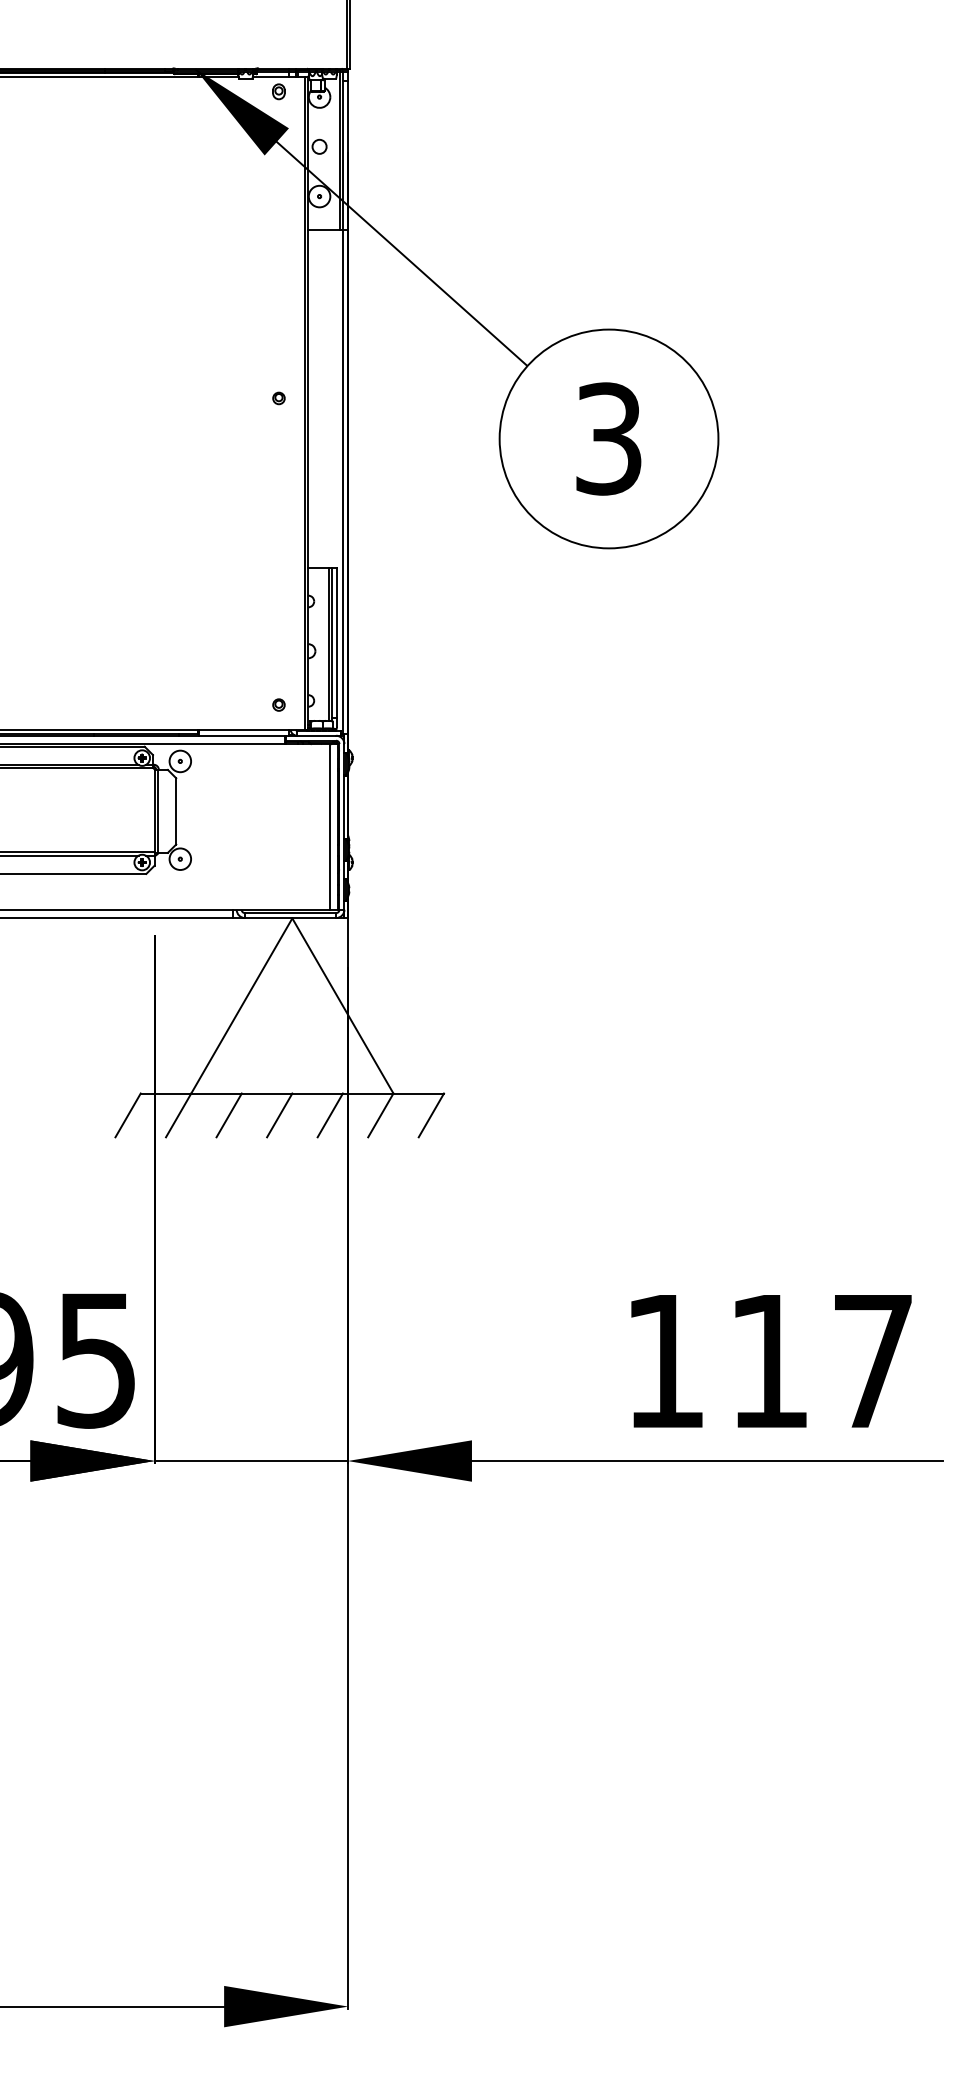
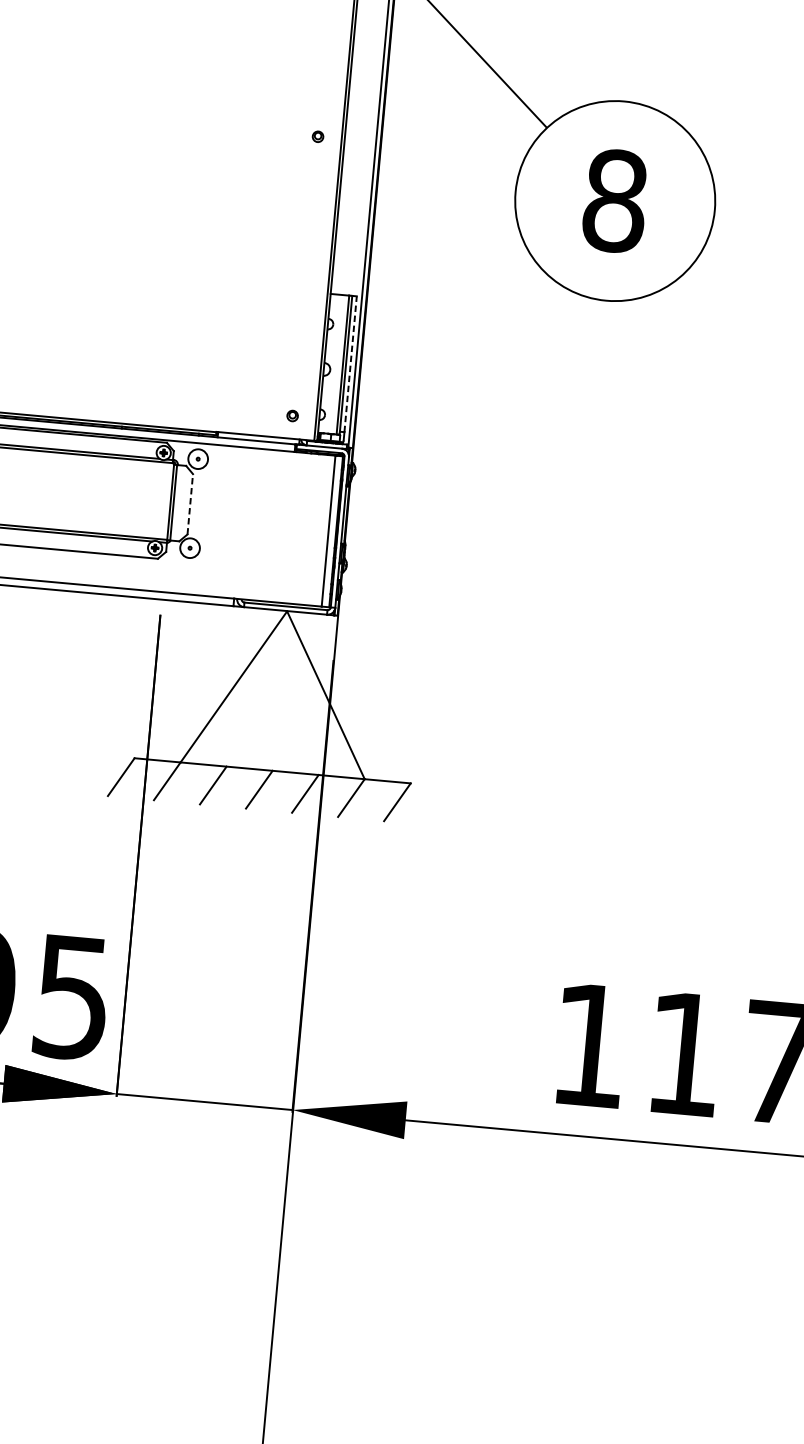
text: (608, 438) -> (614, 200), 3 -> 8
line: (336, 642) -> (350, 363), solid -> dashed
line: (176, 810) -> (190, 503), solid -> dashed

